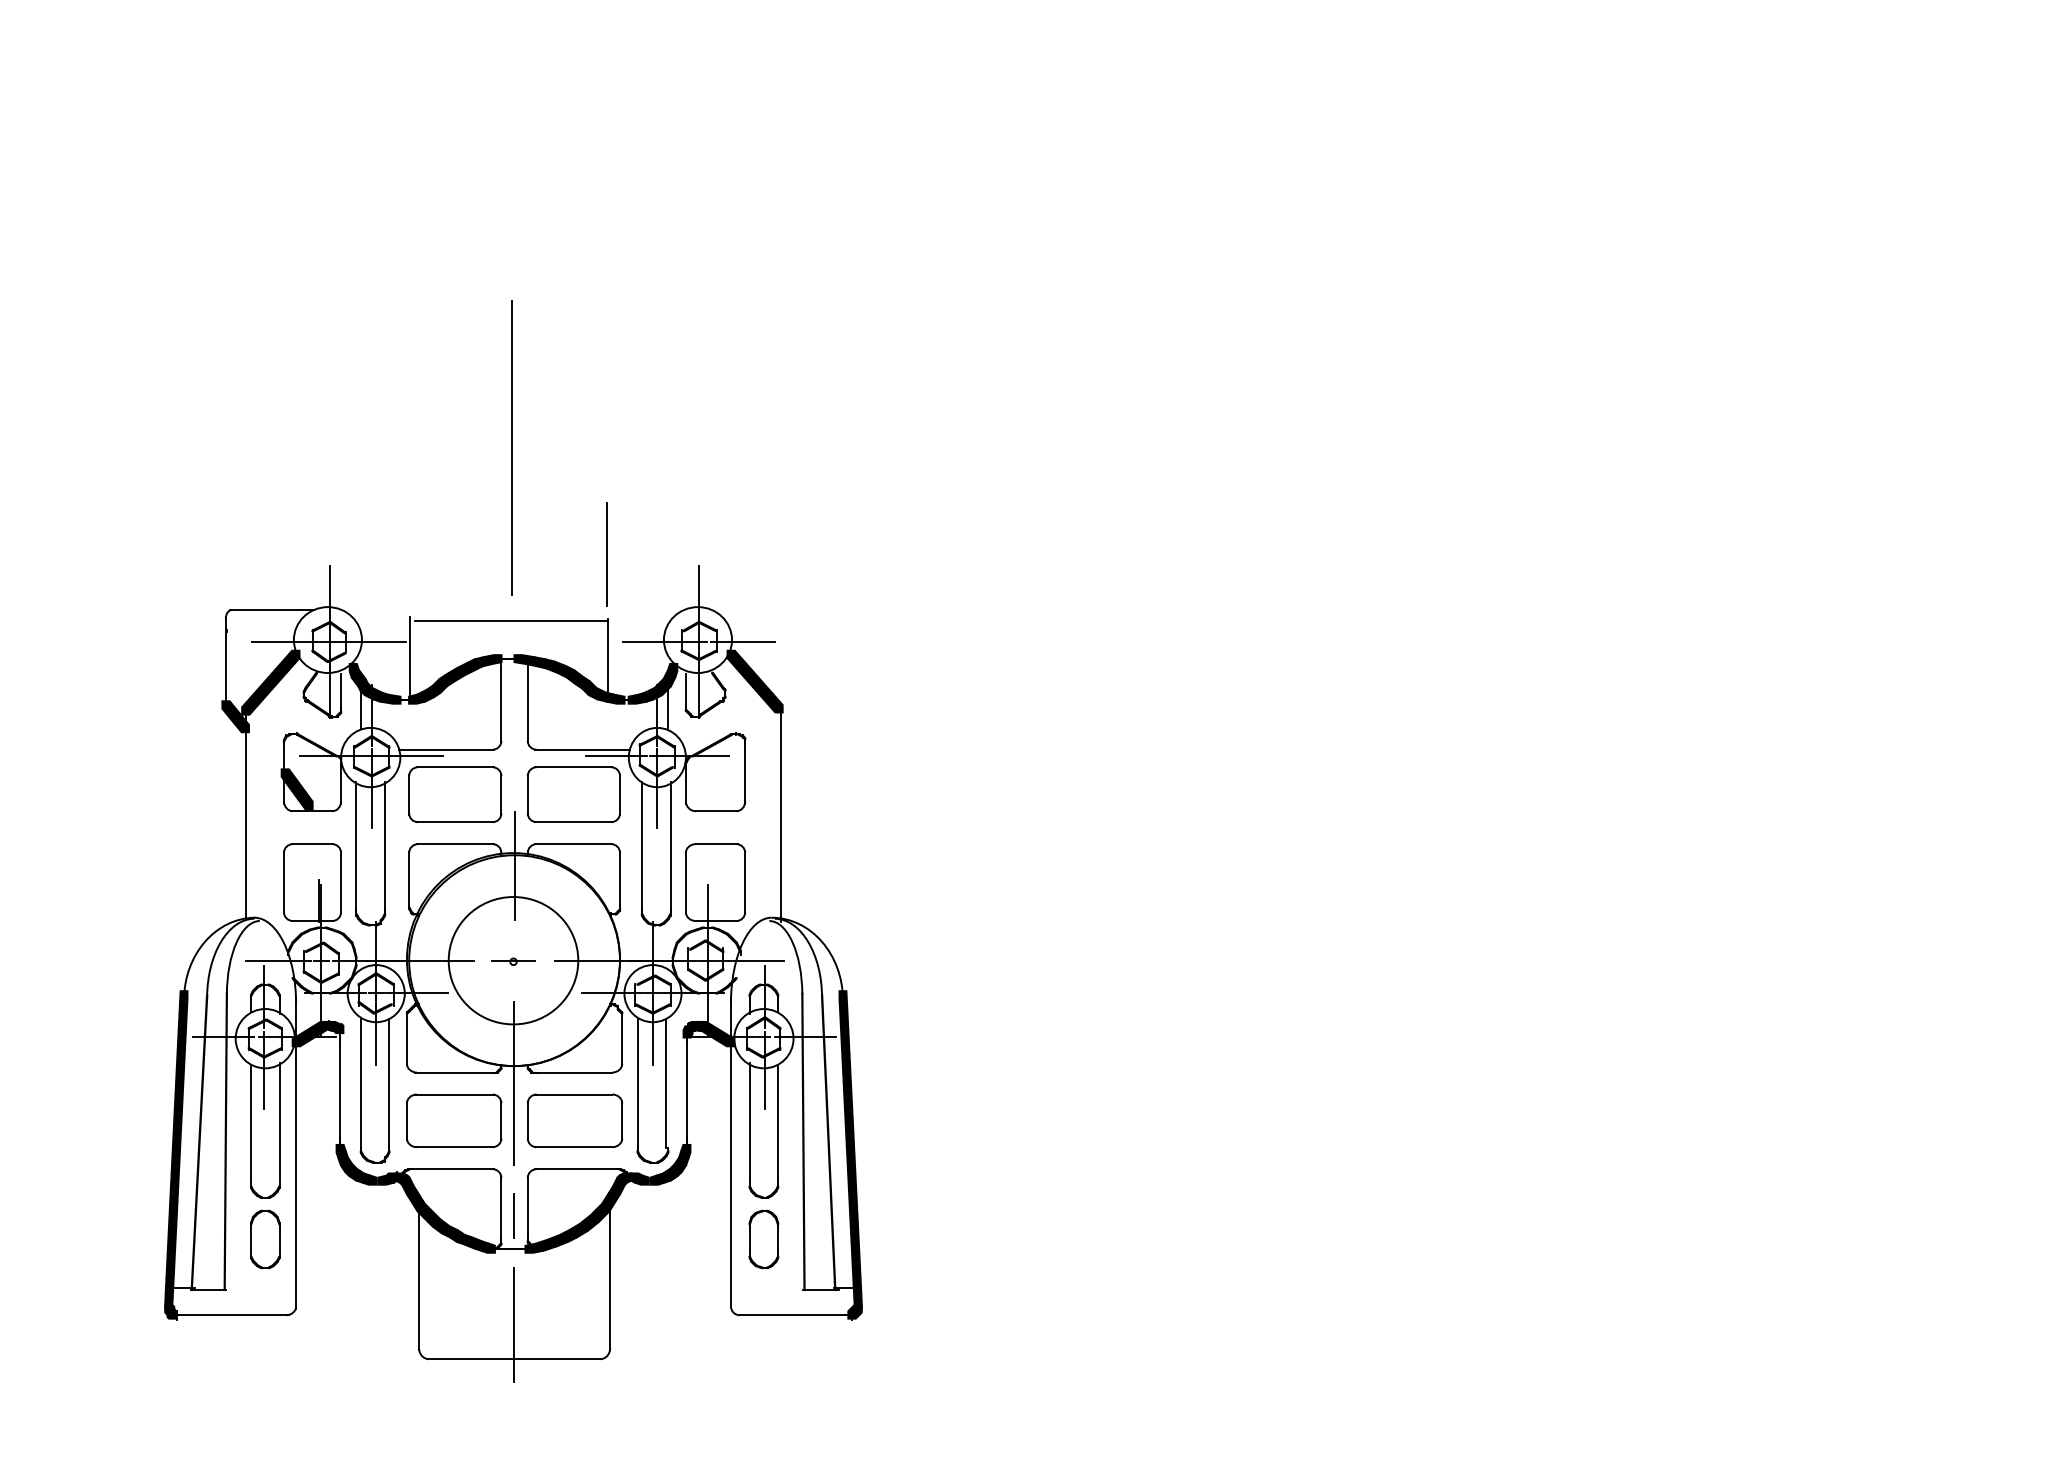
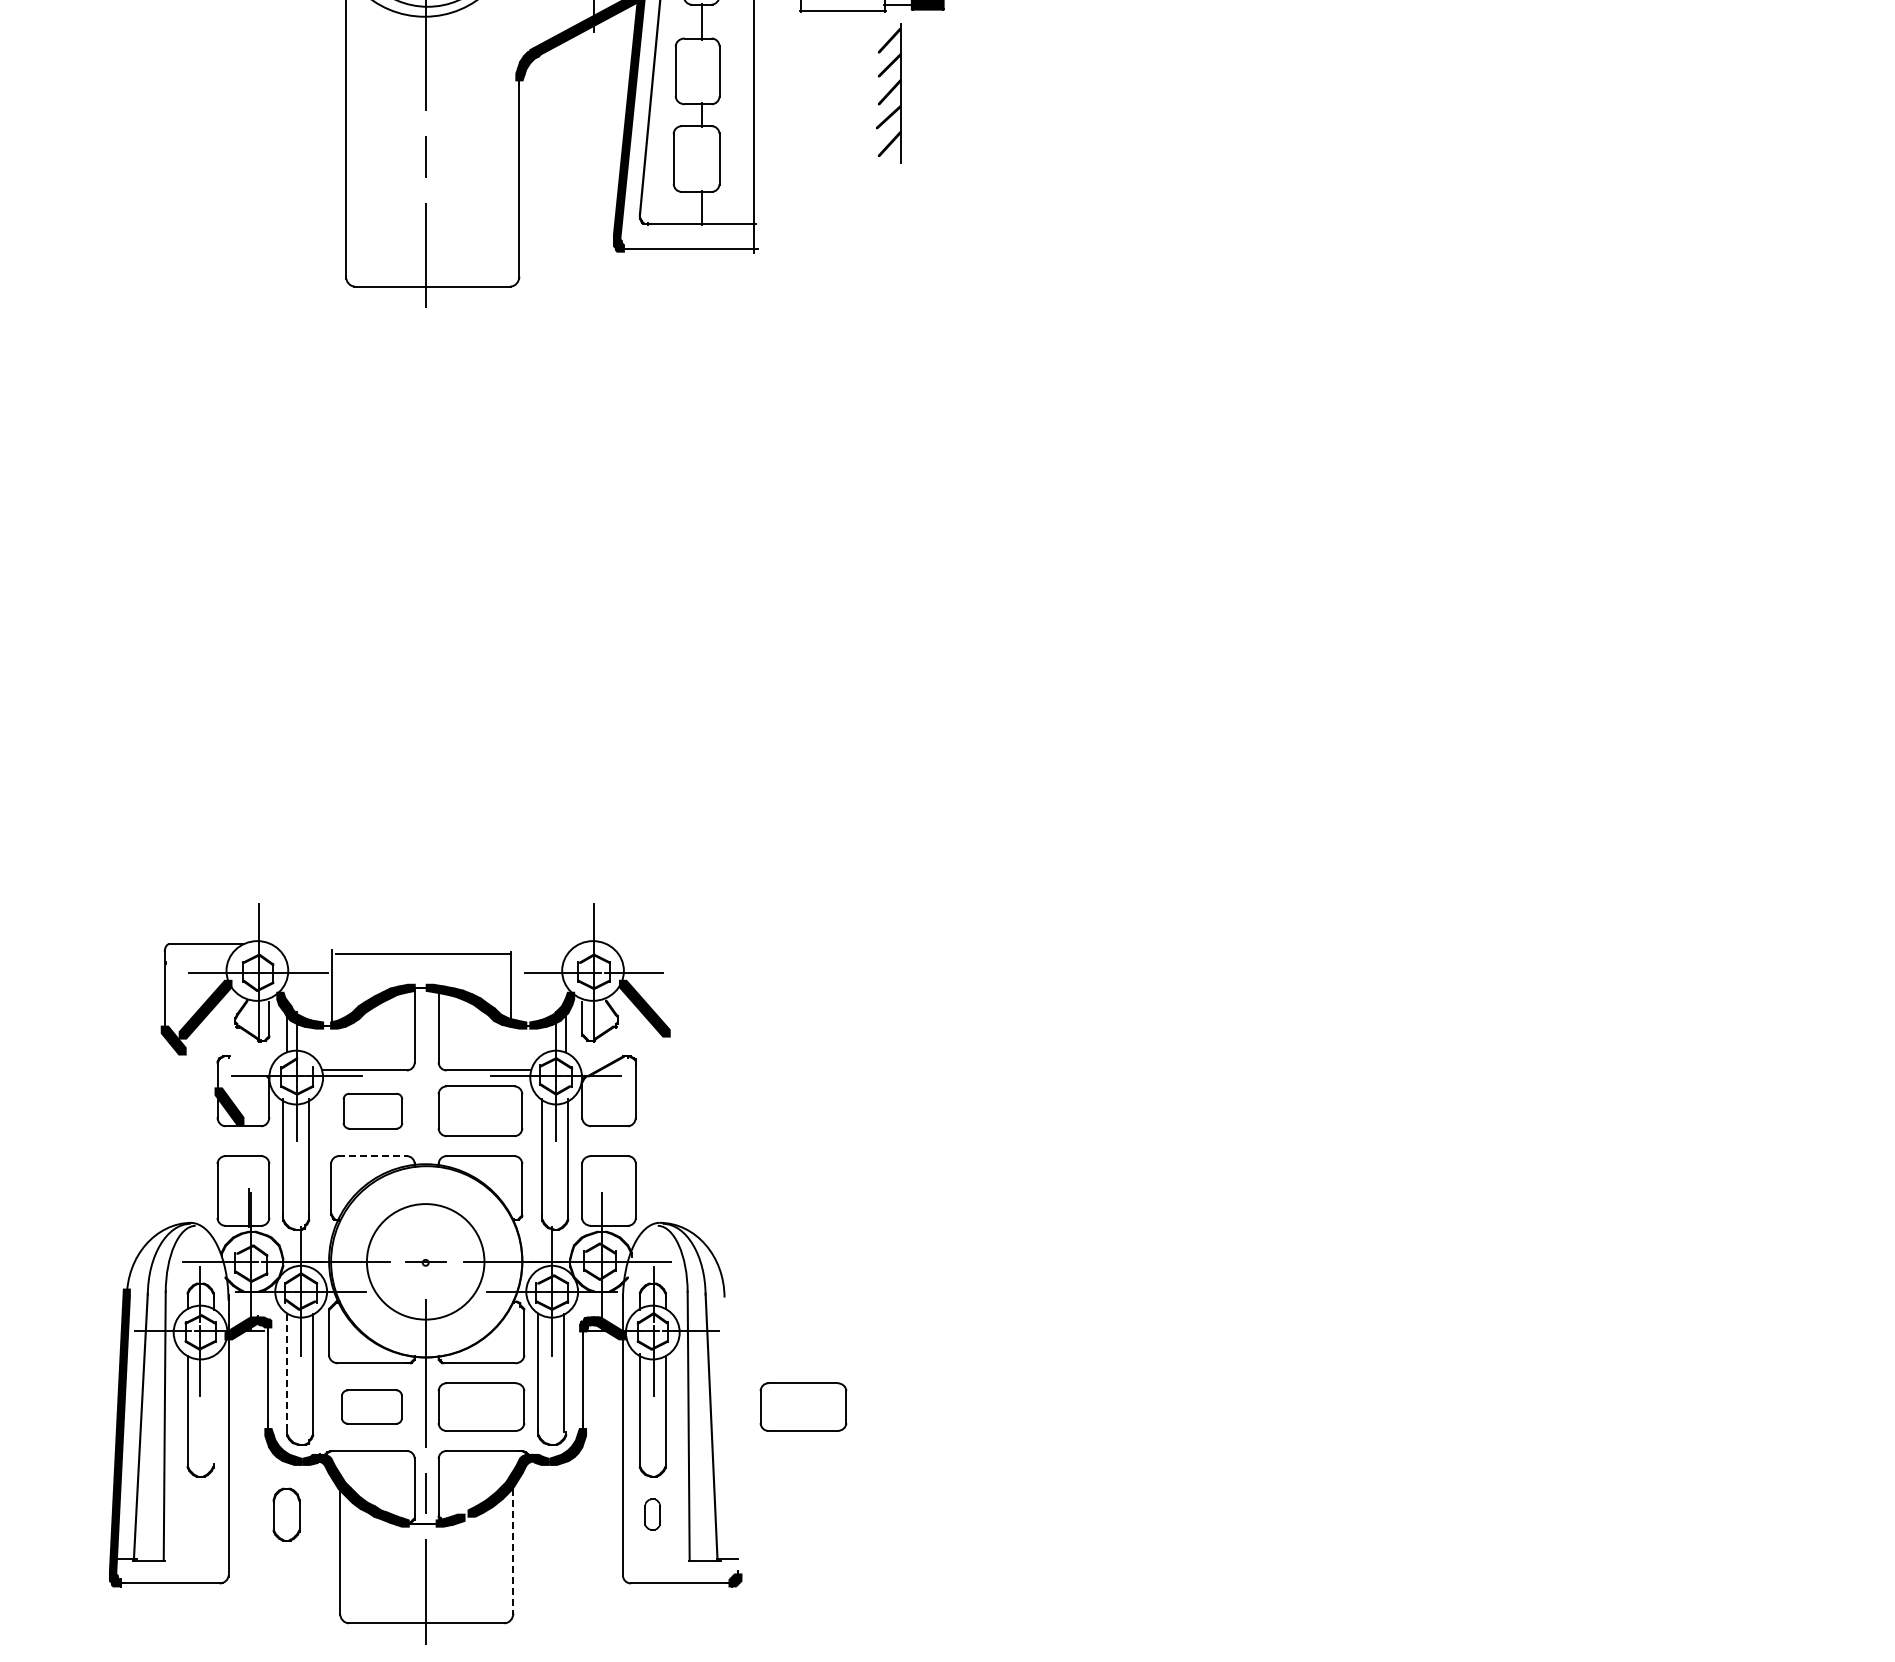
line: (512, 447) -> (424, 796), removed
line: (606, 553) -> (510, 892), removed
fill: (380, 742) -> (305, 1063), removed
fill: (317, 745) -> (247, 1066), removed
part: (454, 793) -> (372, 1110), size x0.7
line: (245, 812) -> (182, 1127), removed
line: (781, 813) -> (668, 1128), removed
line: (454, 844) -> (372, 1156), solid -> dashed
line: (514, 865) -> (426, 1175), removed
line: (361, 1083) -> (287, 1373), solid -> dashed
part: (453, 1120) -> (371, 1406), size x0.7
part: (930, 1120) -> (803, 1406), added
line: (279, 1121) -> (213, 1407), removed
fill: (850, 1149) -> (731, 1433), removed
part: (265, 1239) -> (286, 1514), moved
part: (763, 1239) -> (652, 1514), size x0.6
fill: (558, 1240) -> (466, 1515), removed
line: (610, 1274) -> (513, 1546), solid -> dashed

